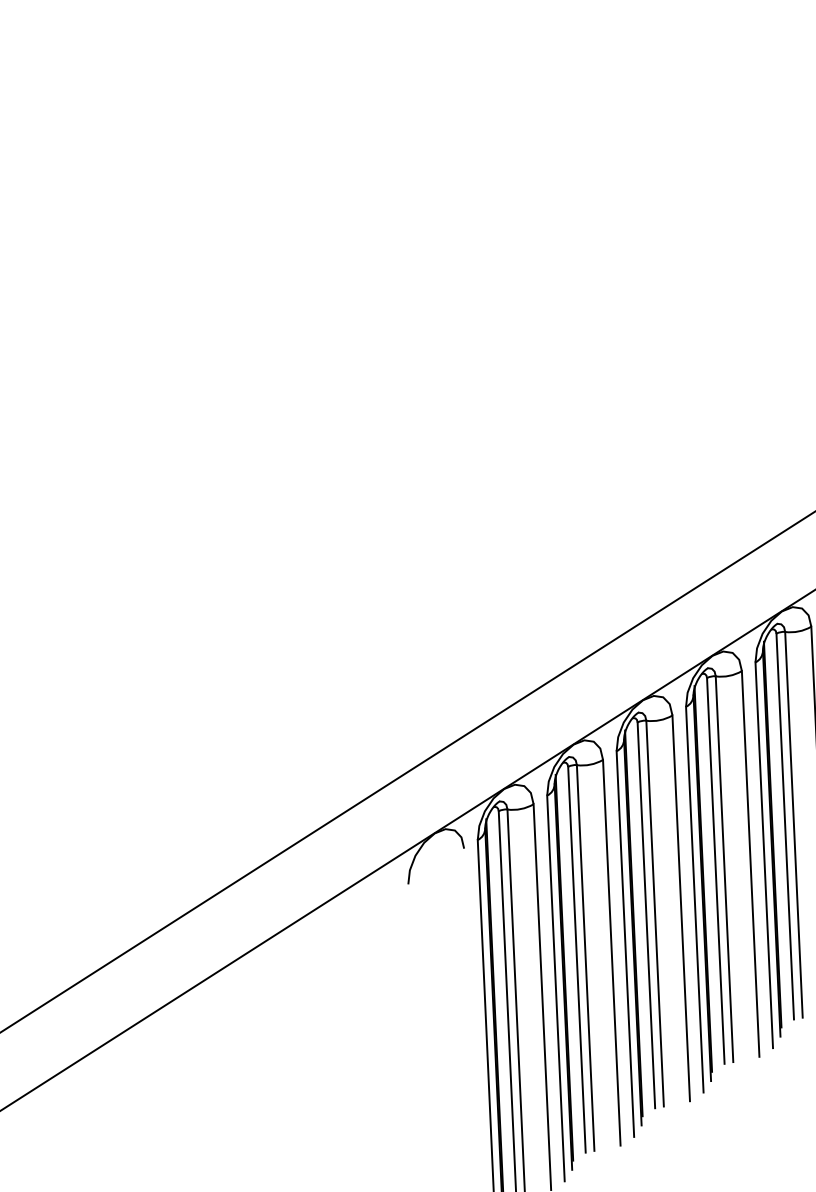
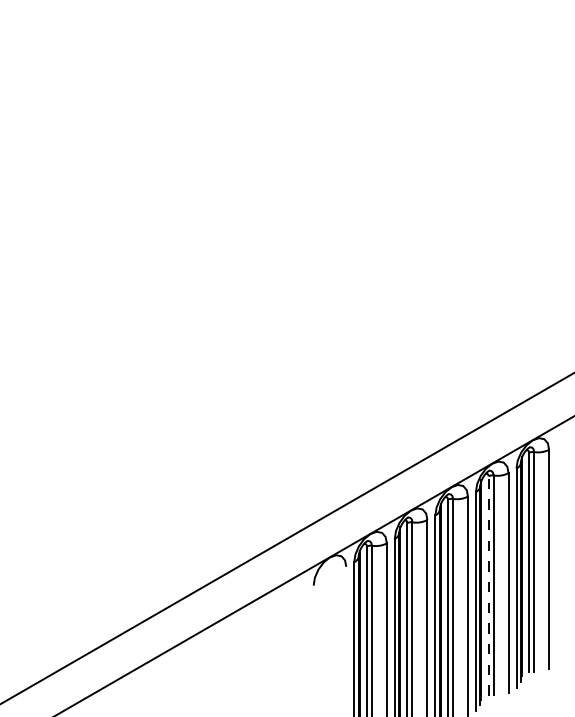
line: (715, 870) -> (488, 585), solid -> dashed

